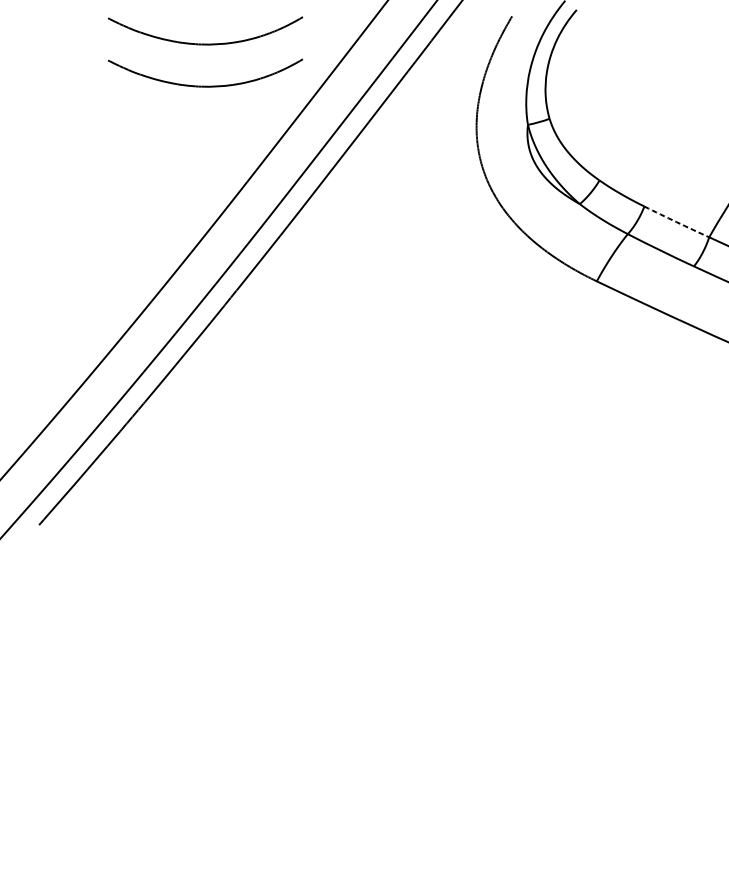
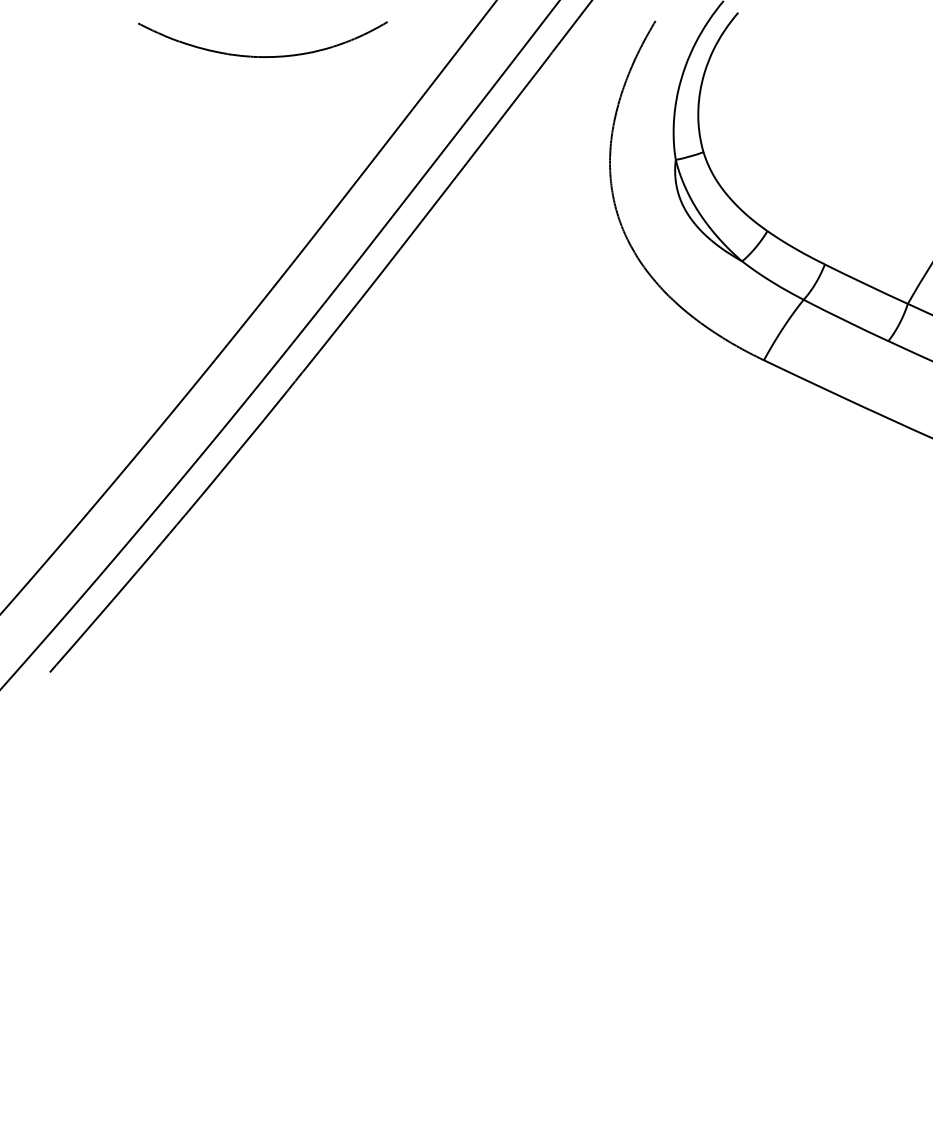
part: (205, 86) -> (262, 110), removed
arc: (676, 222) -> (866, 284), dashed -> solid

